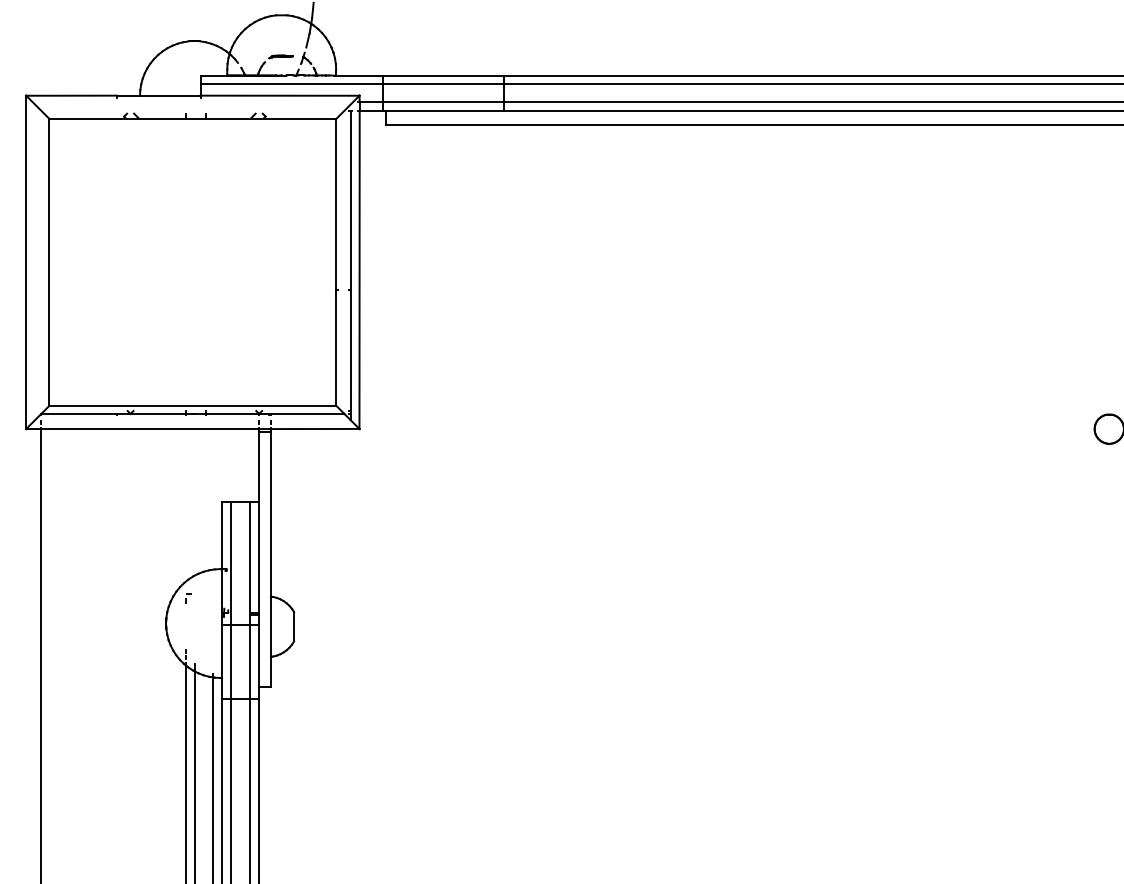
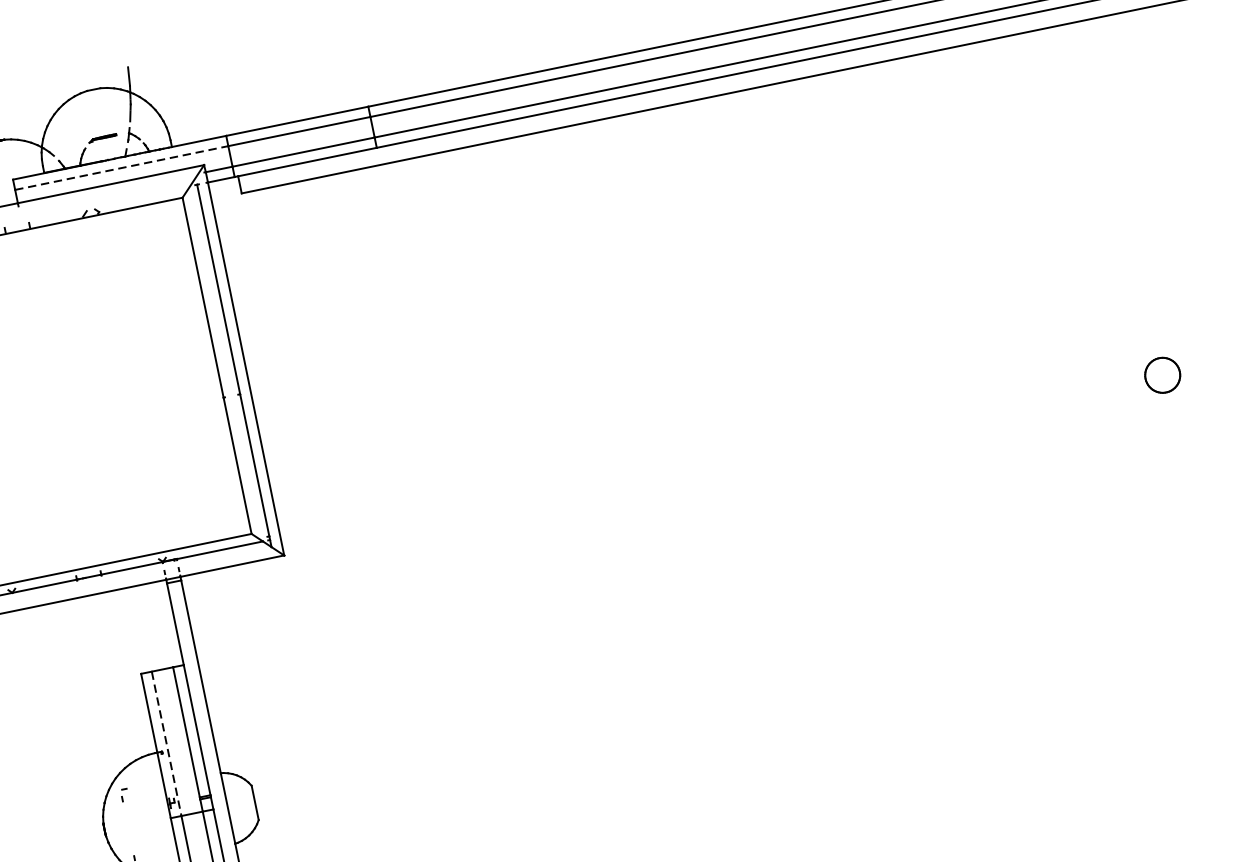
line: (291, 84) -> (121, 168), solid -> dashed
line: (231, 563) -> (166, 743), solid -> dashed

